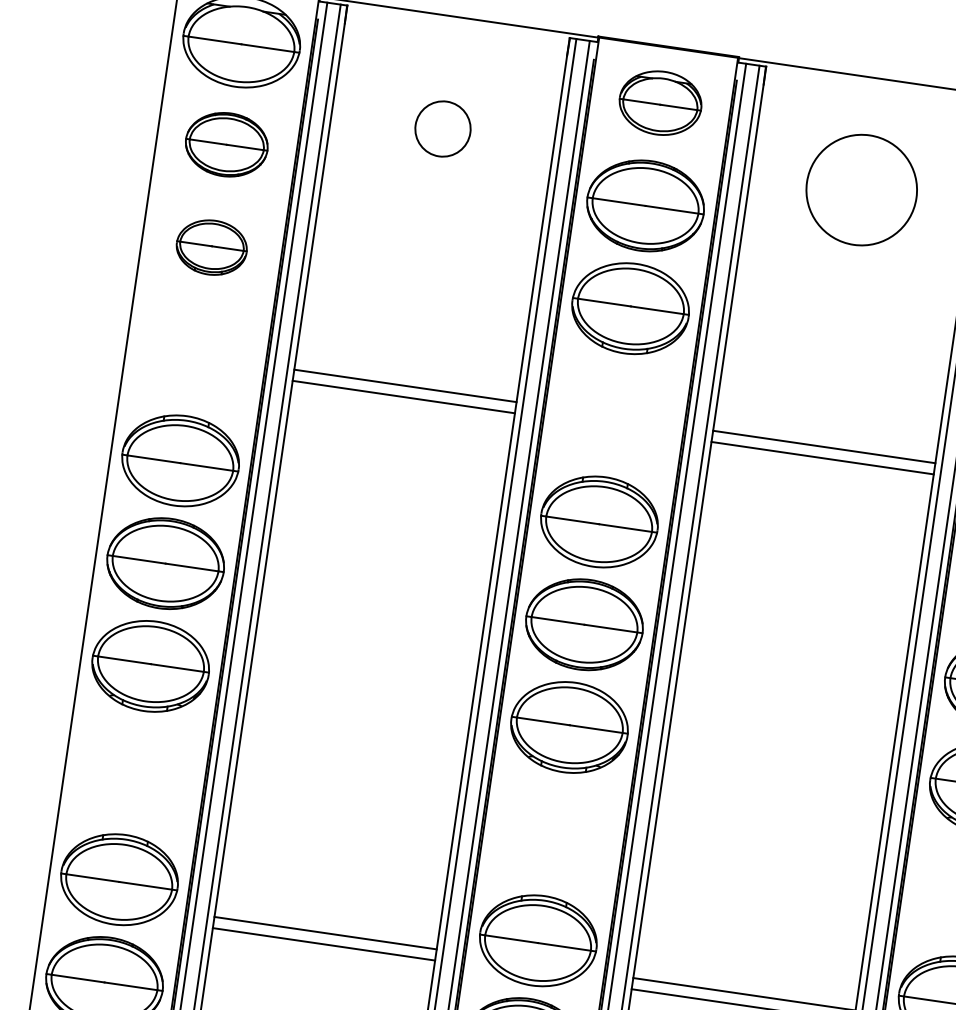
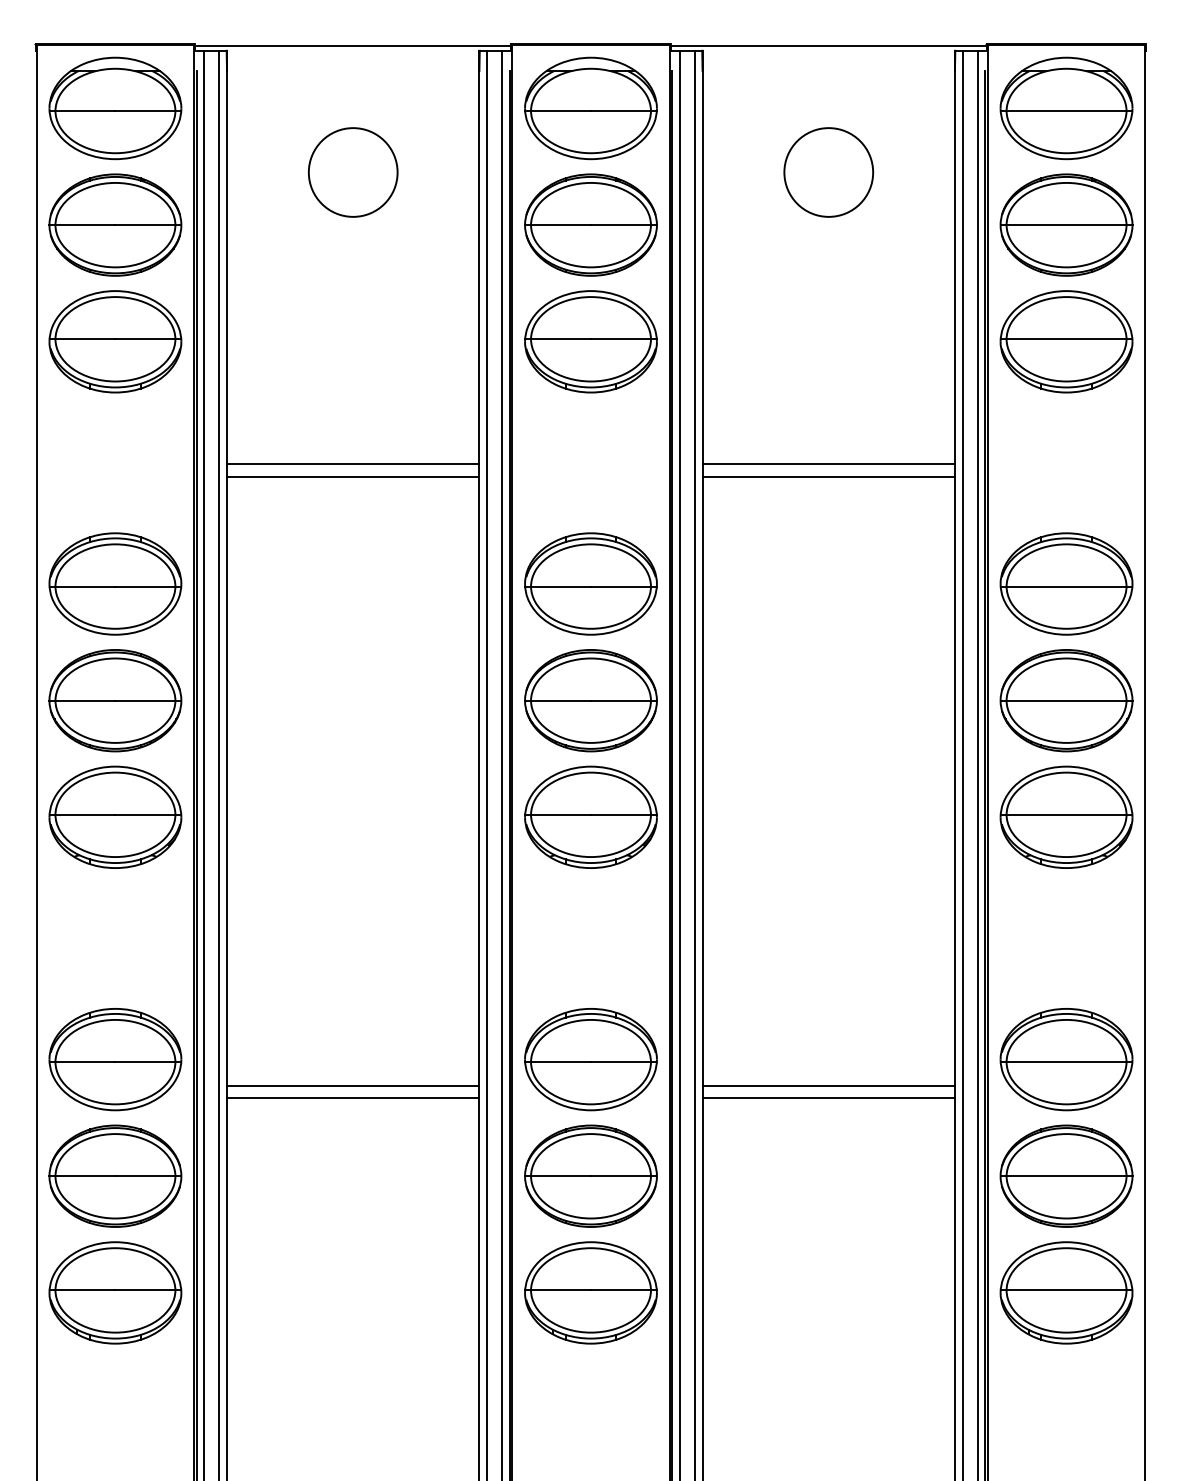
part: (660, 103) -> (590, 108), size x1.43
circle: (443, 129) -> (353, 172), size x1.43
part: (226, 144) -> (115, 224), size x1.43
circle: (861, 190) -> (828, 172), size x0.71
part: (211, 247) -> (115, 341), size x1.67

